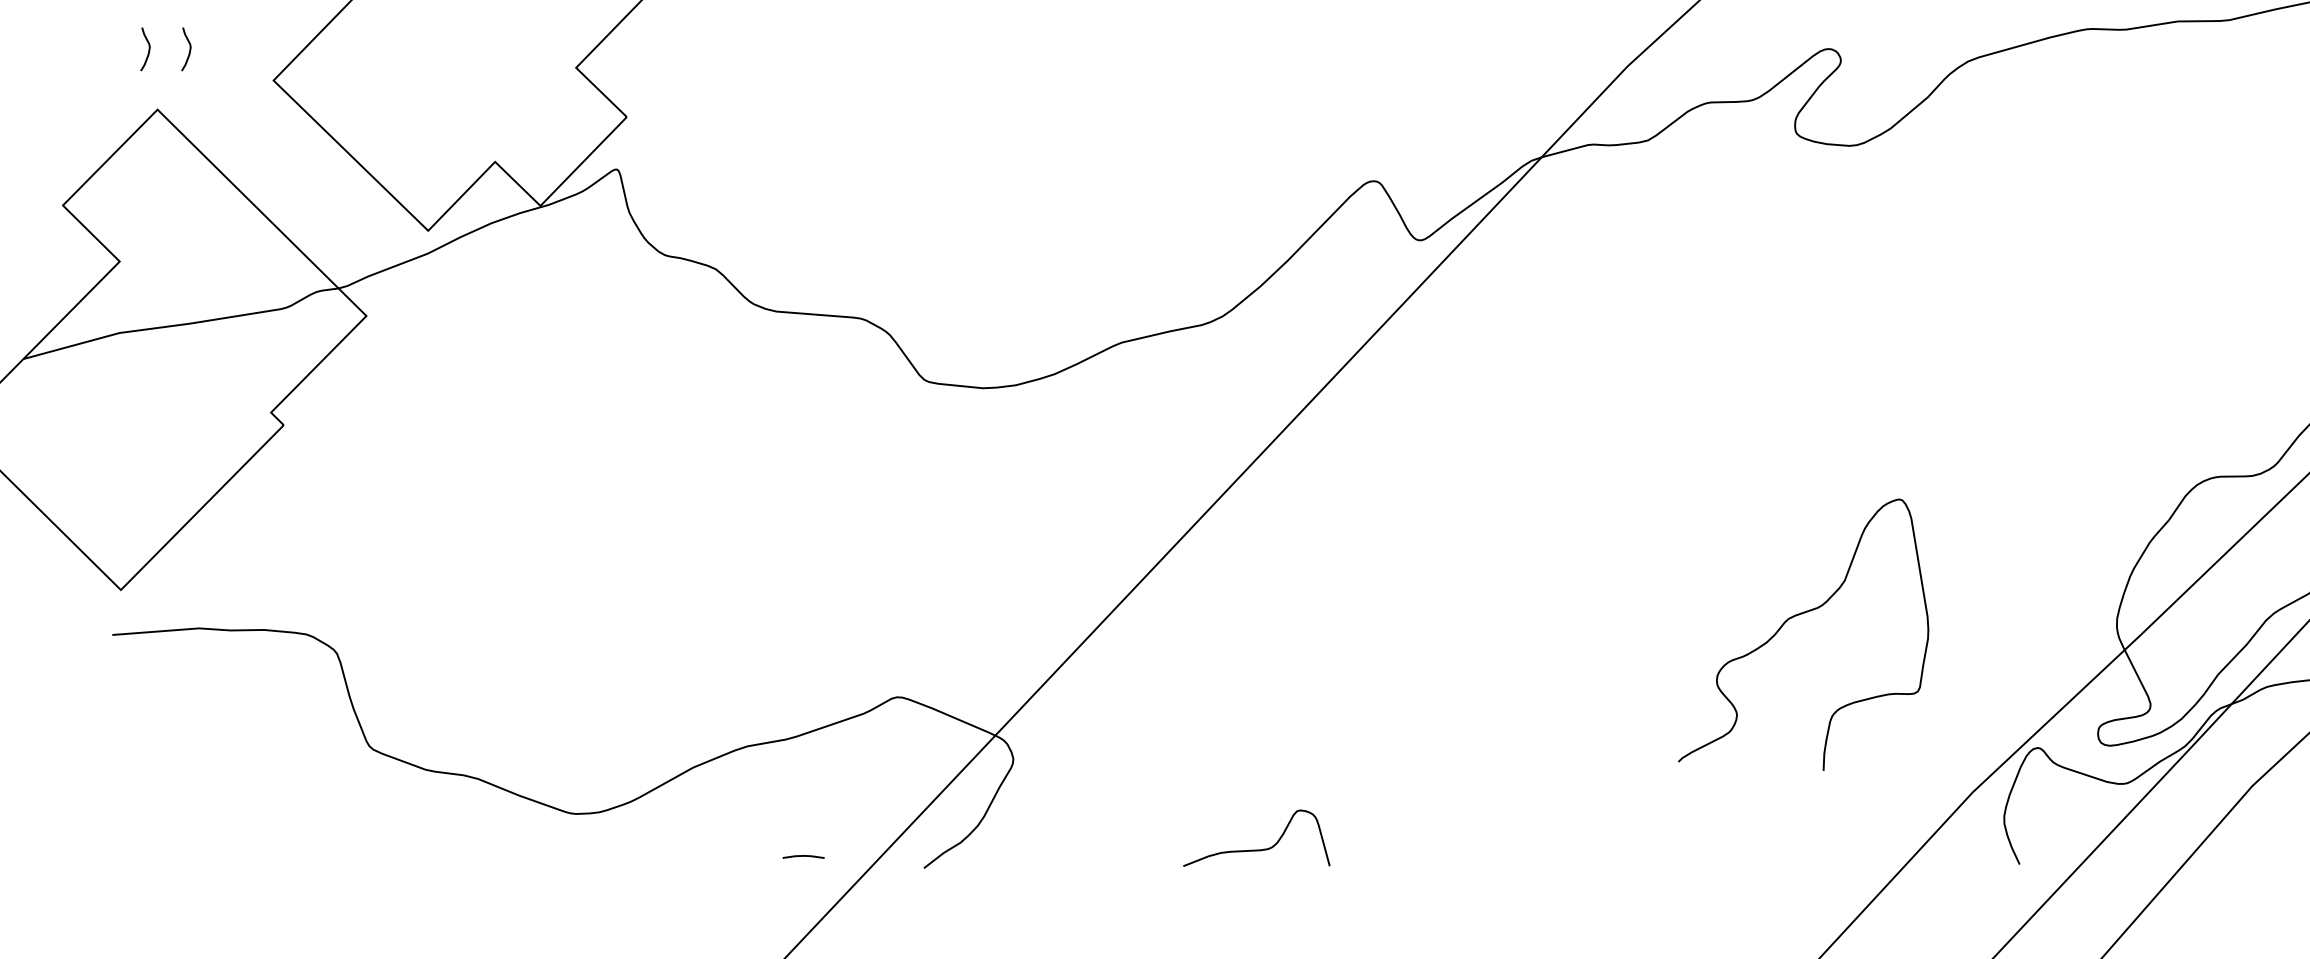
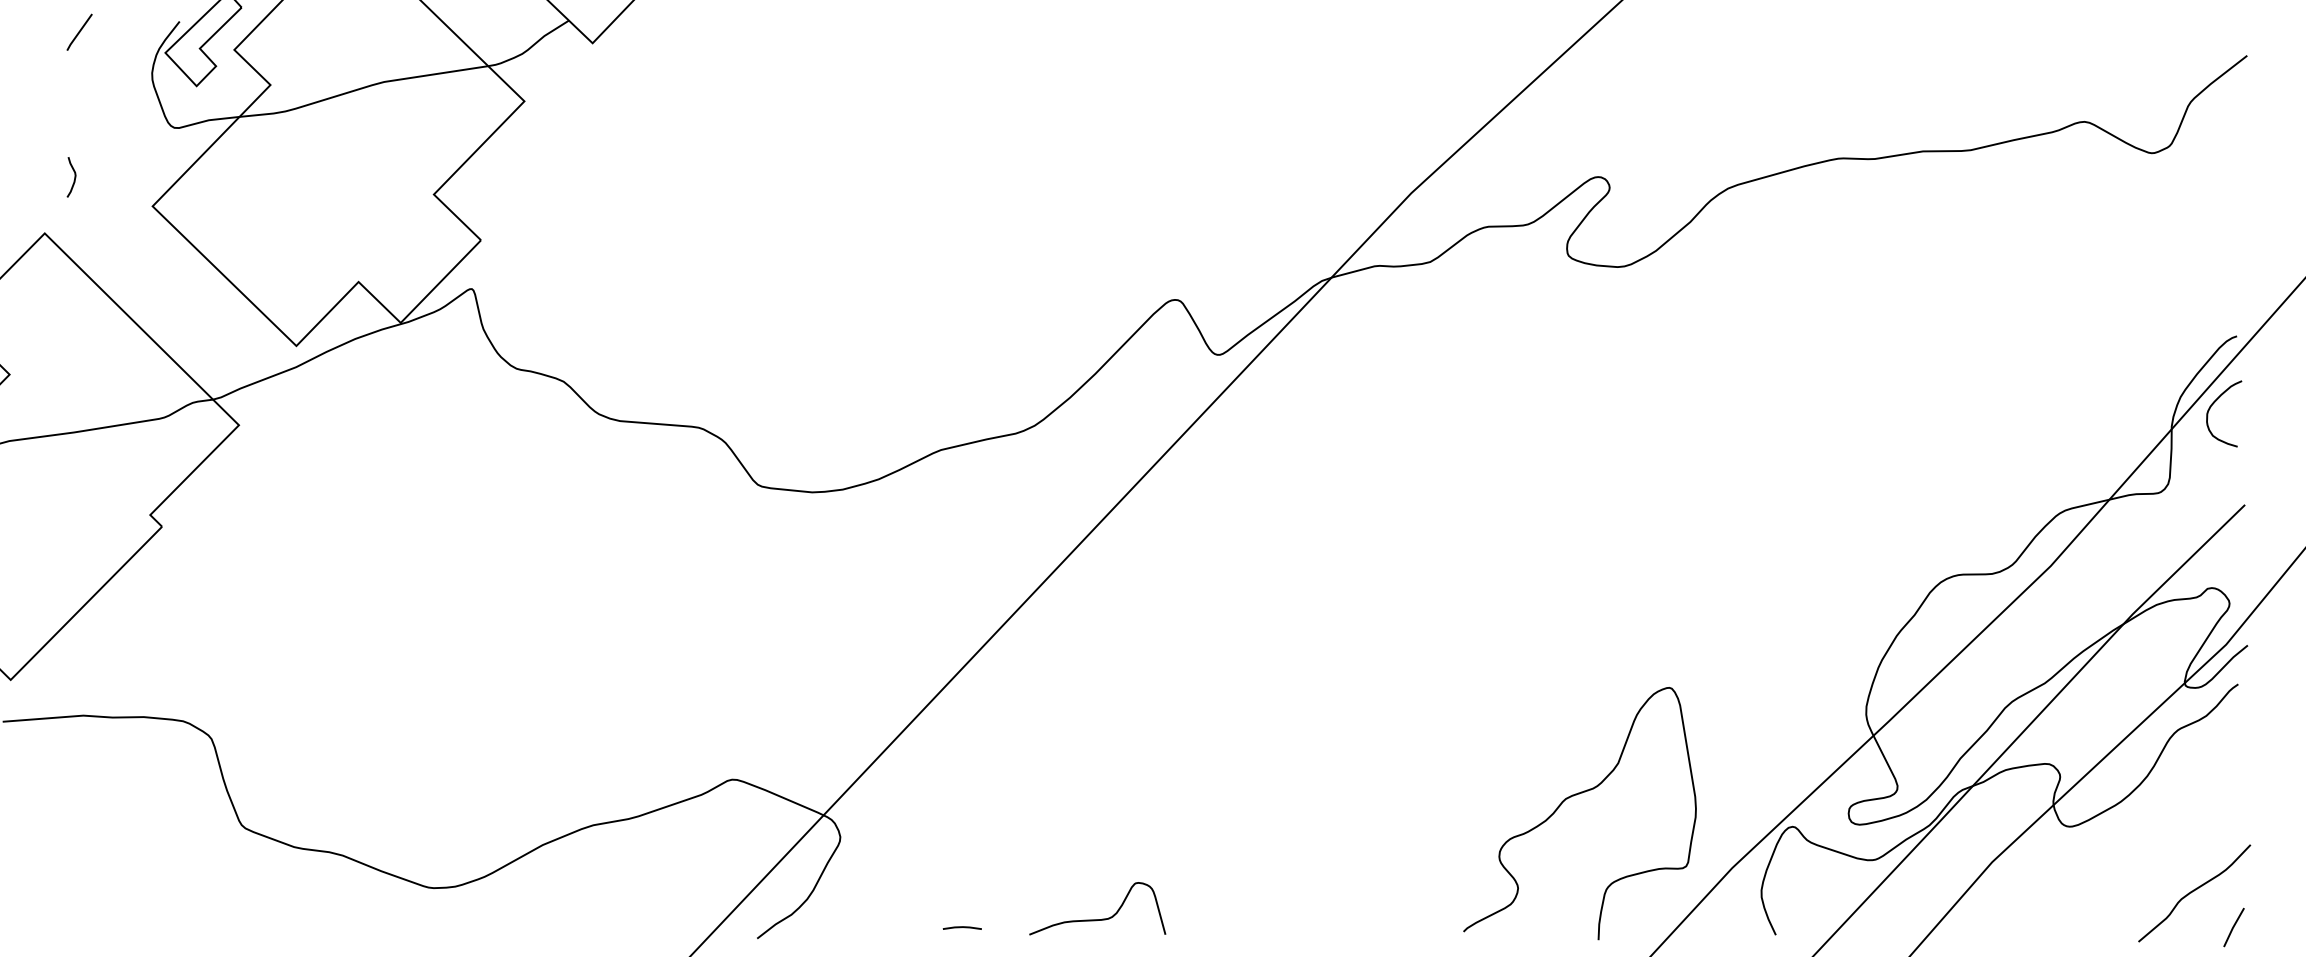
curve: (148, 49) -> (36, 177), removed
curve: (1794, 617) -> (1571, 797), moved
curve: (1256, 849) -> (1097, 919), moved
line: (802, 856) -> (961, 927), moved

